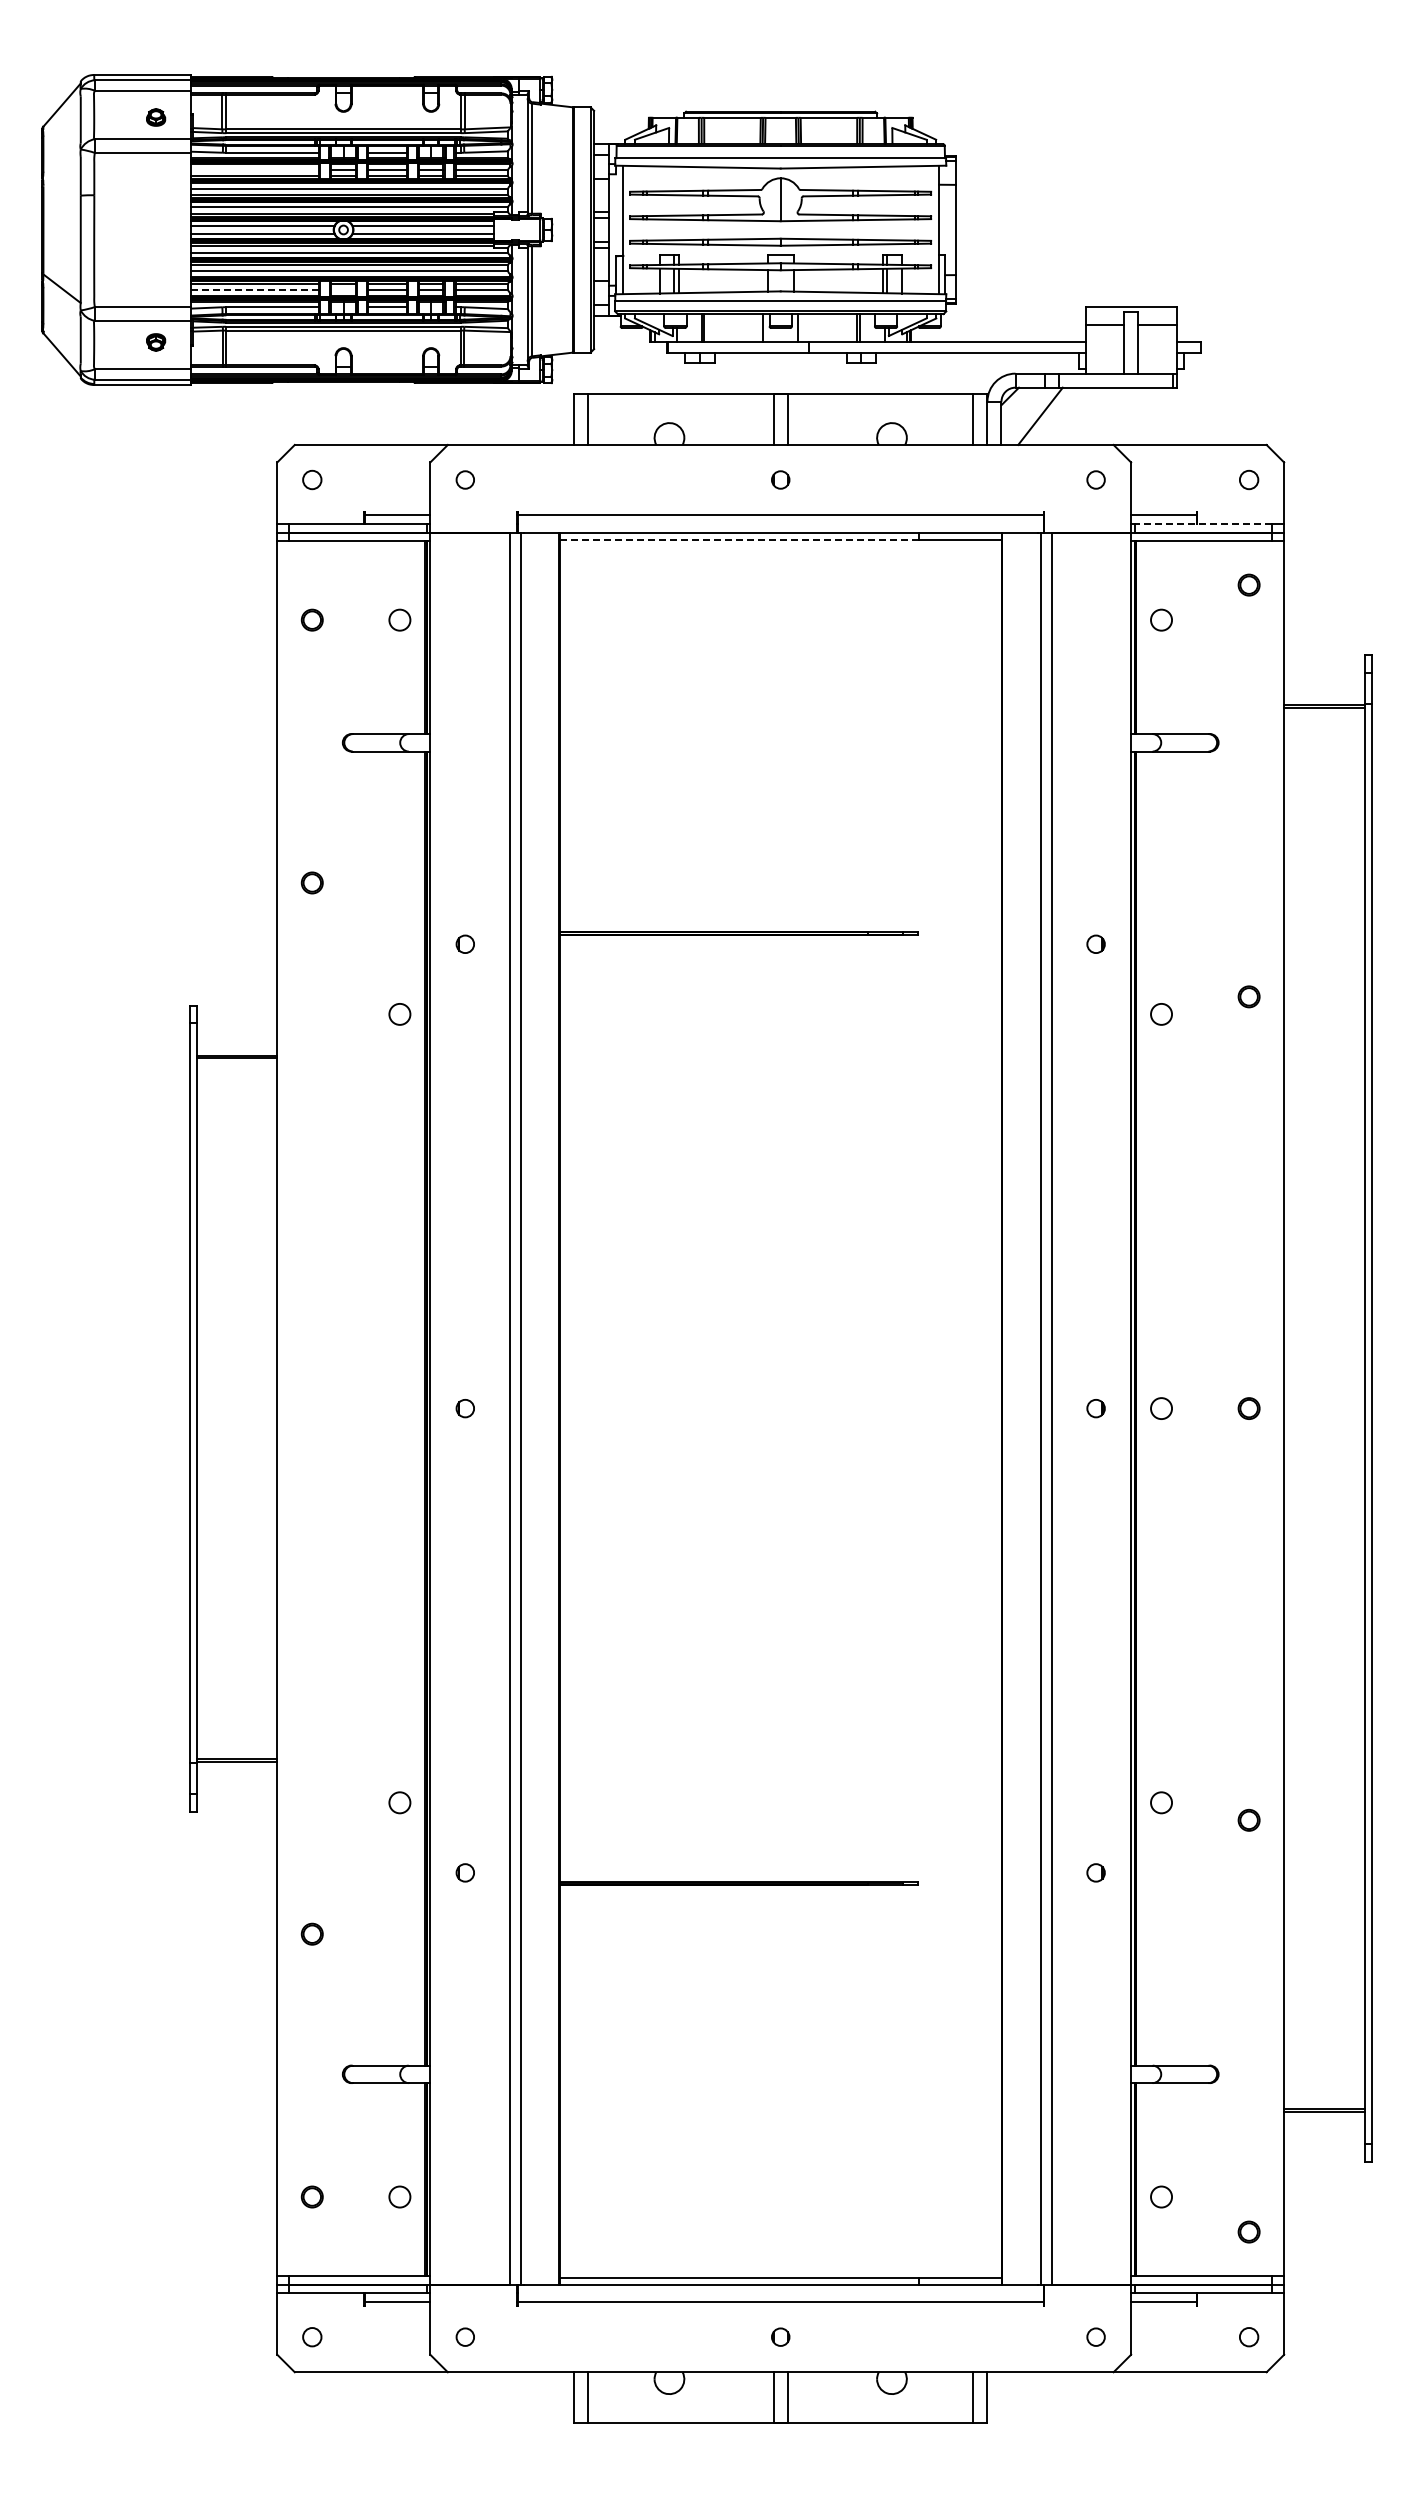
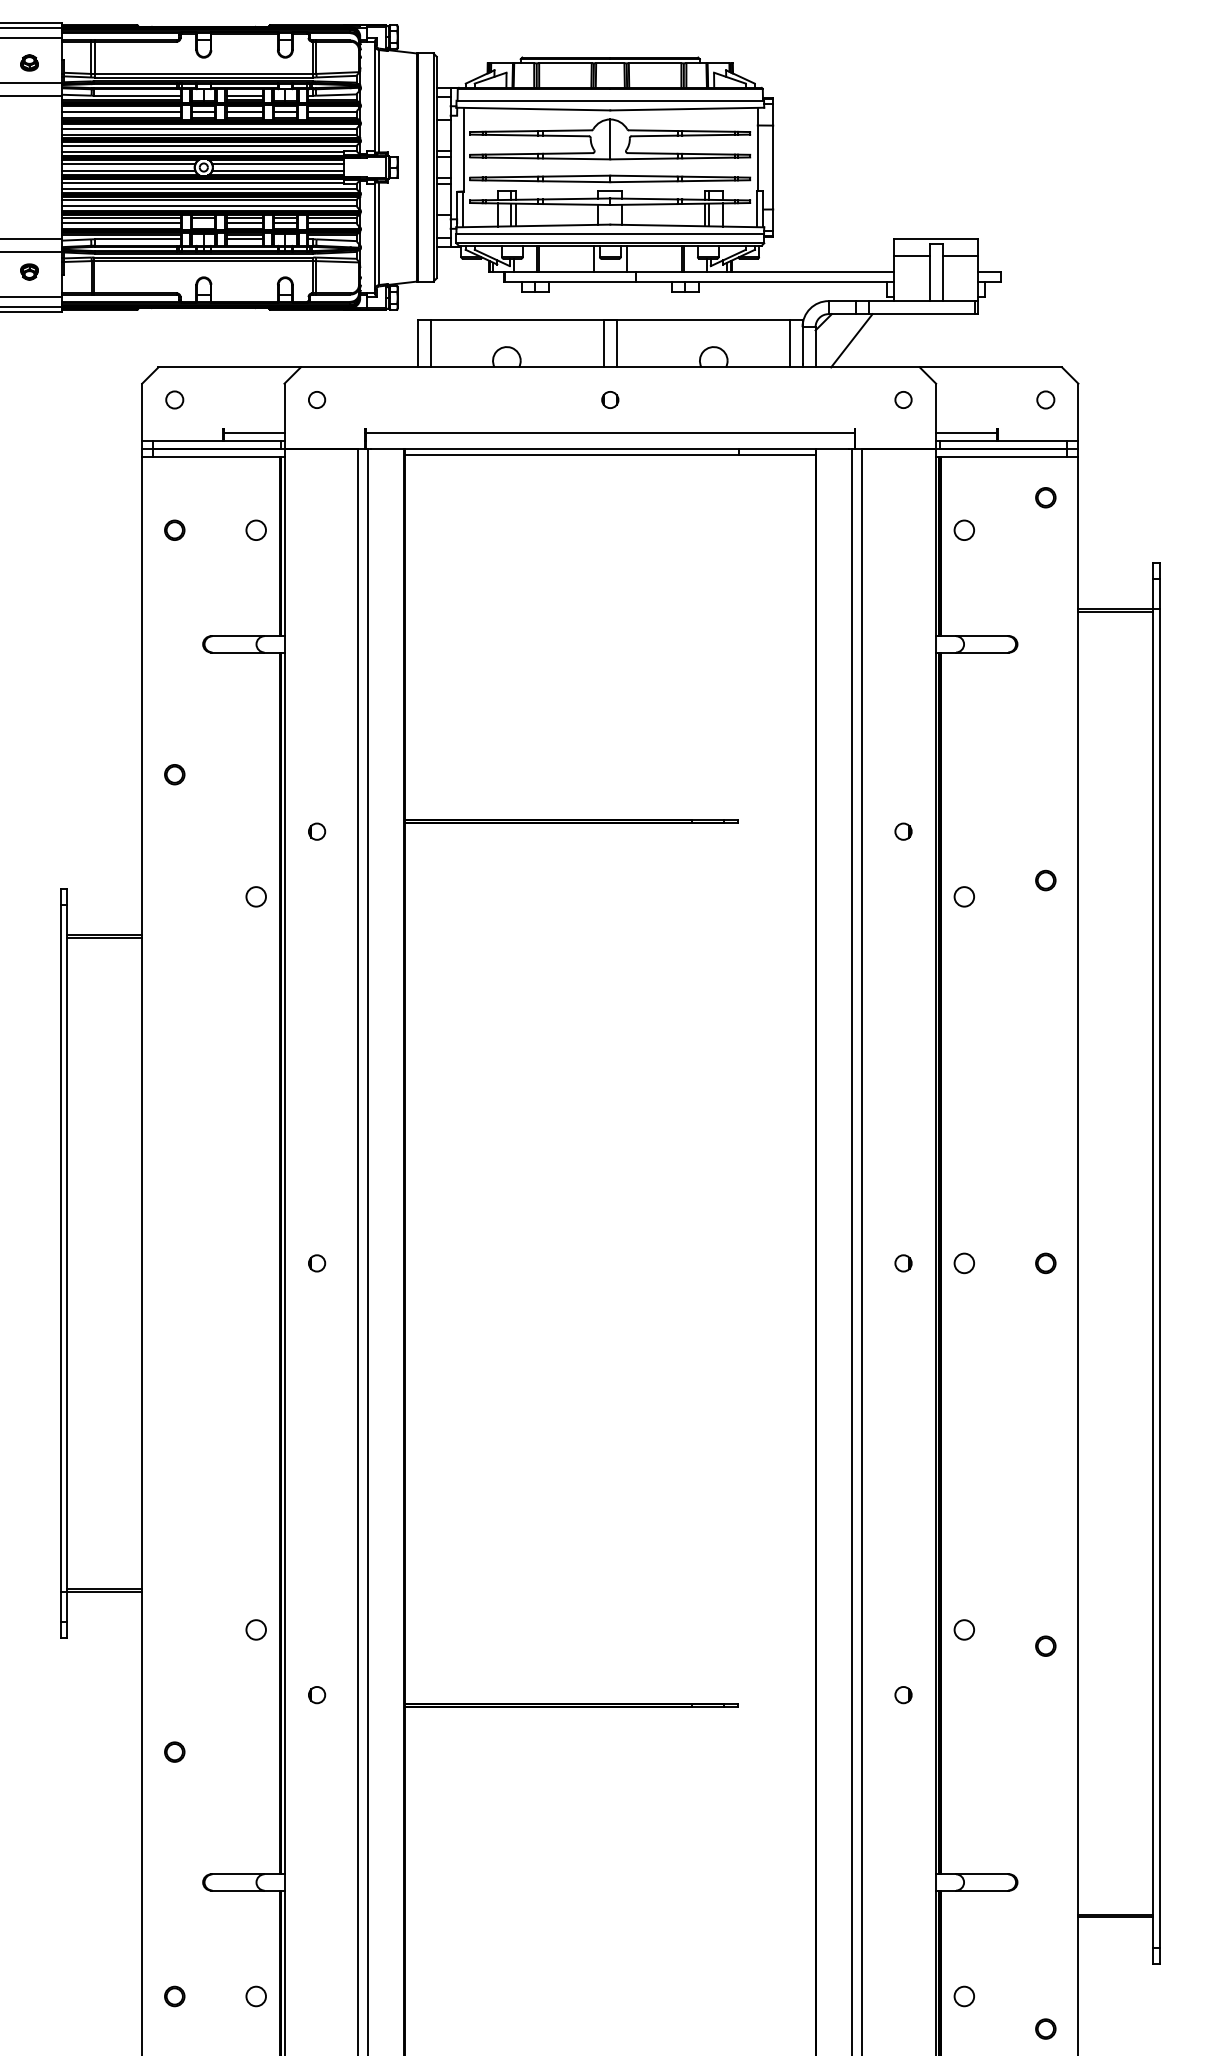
line: (255, 169) -> (121, 111), added
line: (255, 290) -> (121, 223), dashed -> solid
line: (1203, 523) -> (1003, 440), dashed -> solid
line: (739, 539) -> (571, 455), dashed -> solid

